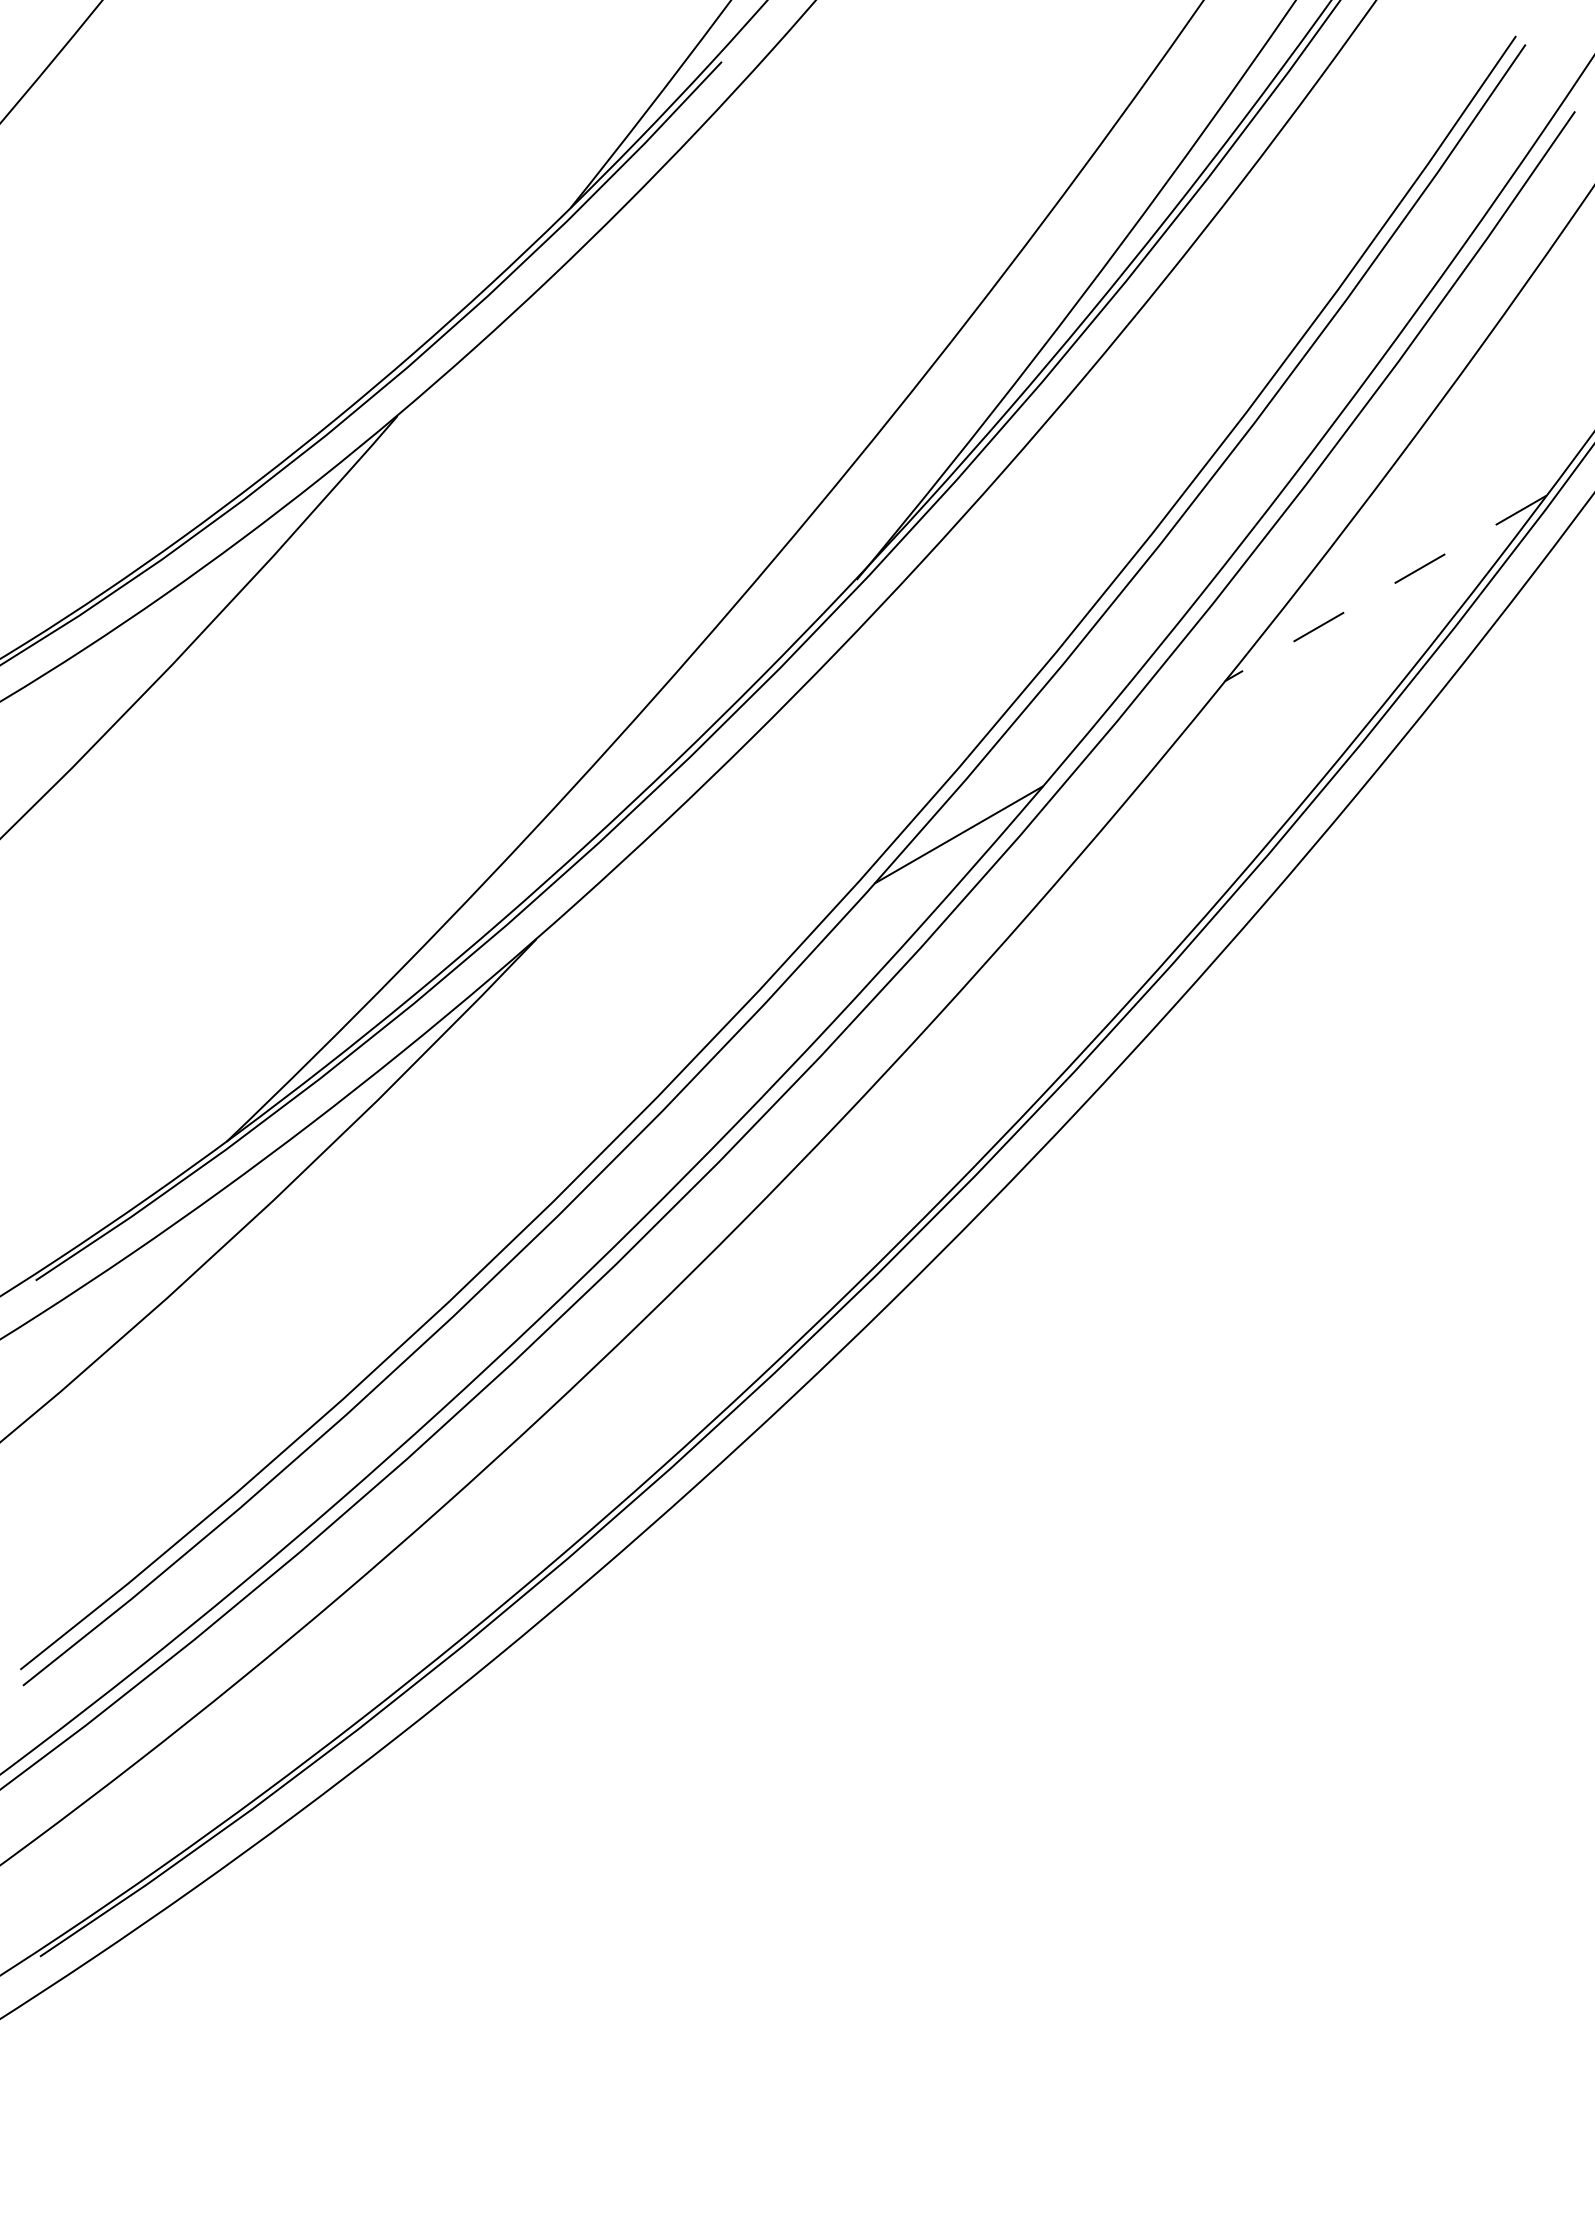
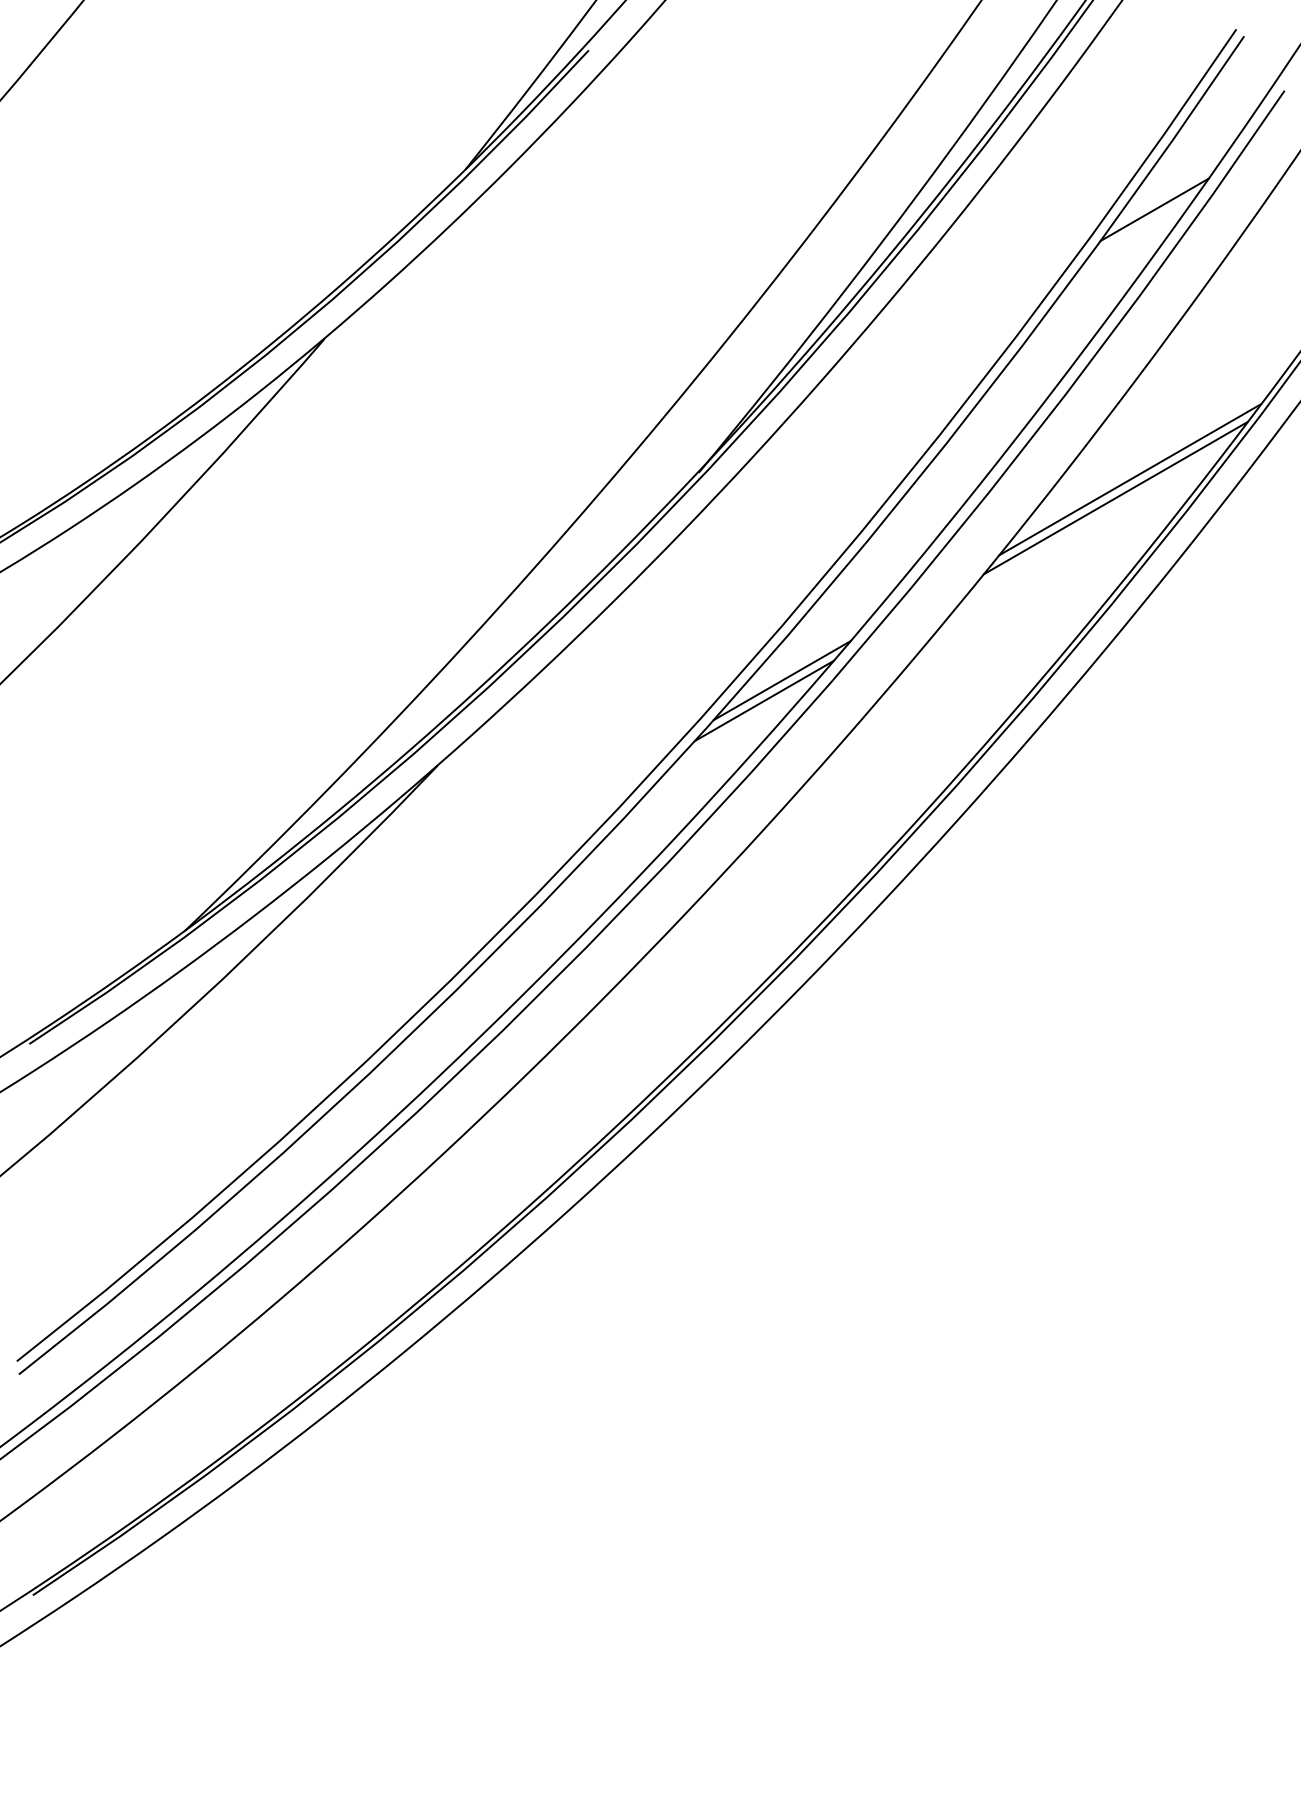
line: (1415, 257) -> (1154, 209), added
line: (1385, 588) -> (1129, 479), dashed -> solid
line: (1367, 610) -> (1115, 497), added
line: (937, 859) -> (764, 700), added

